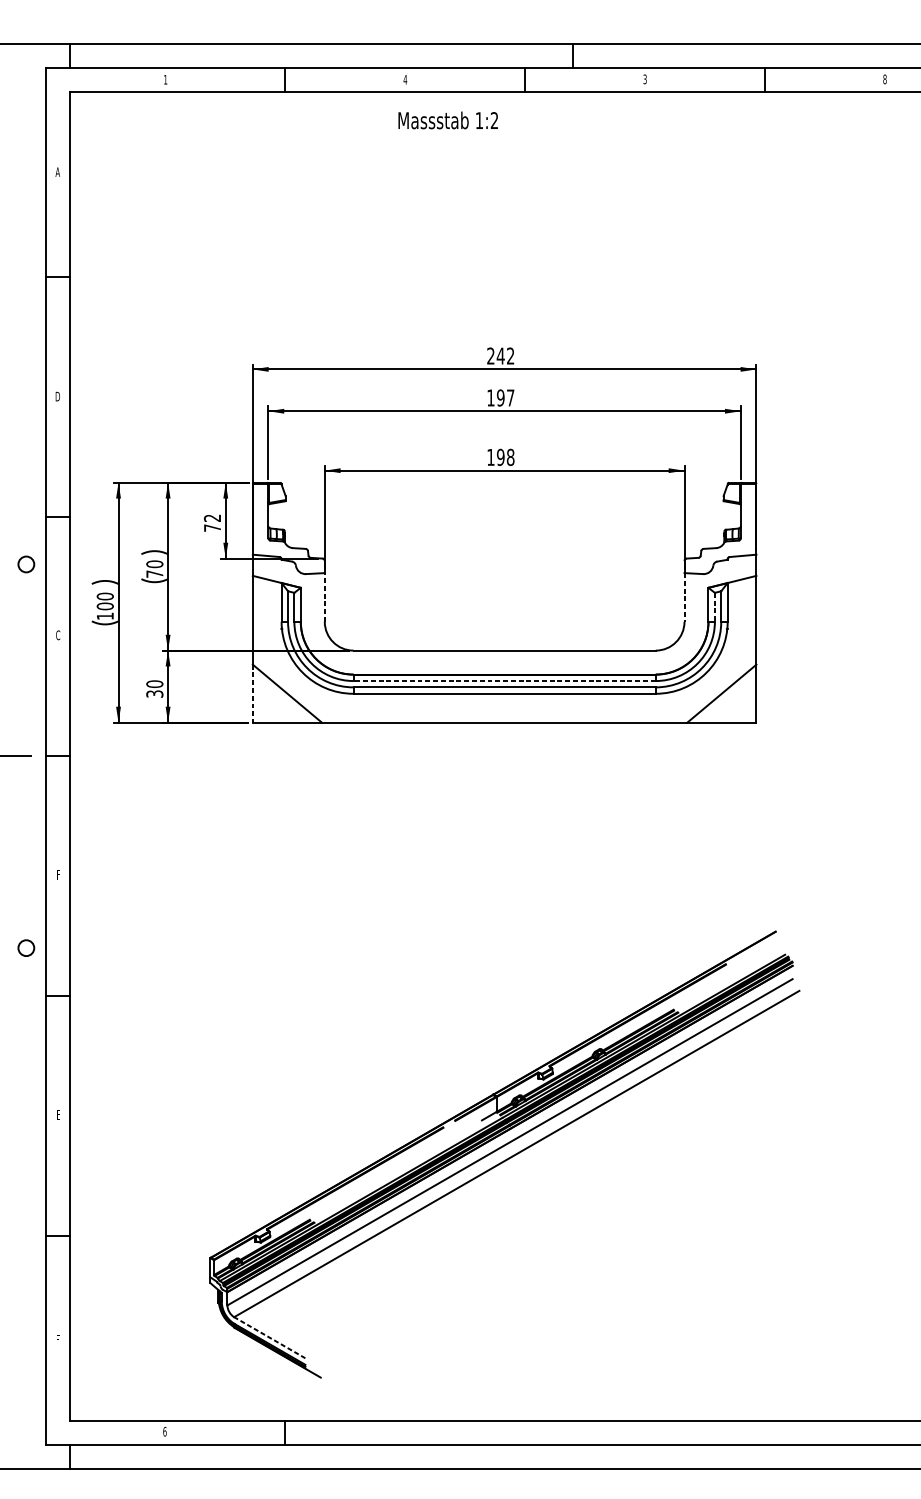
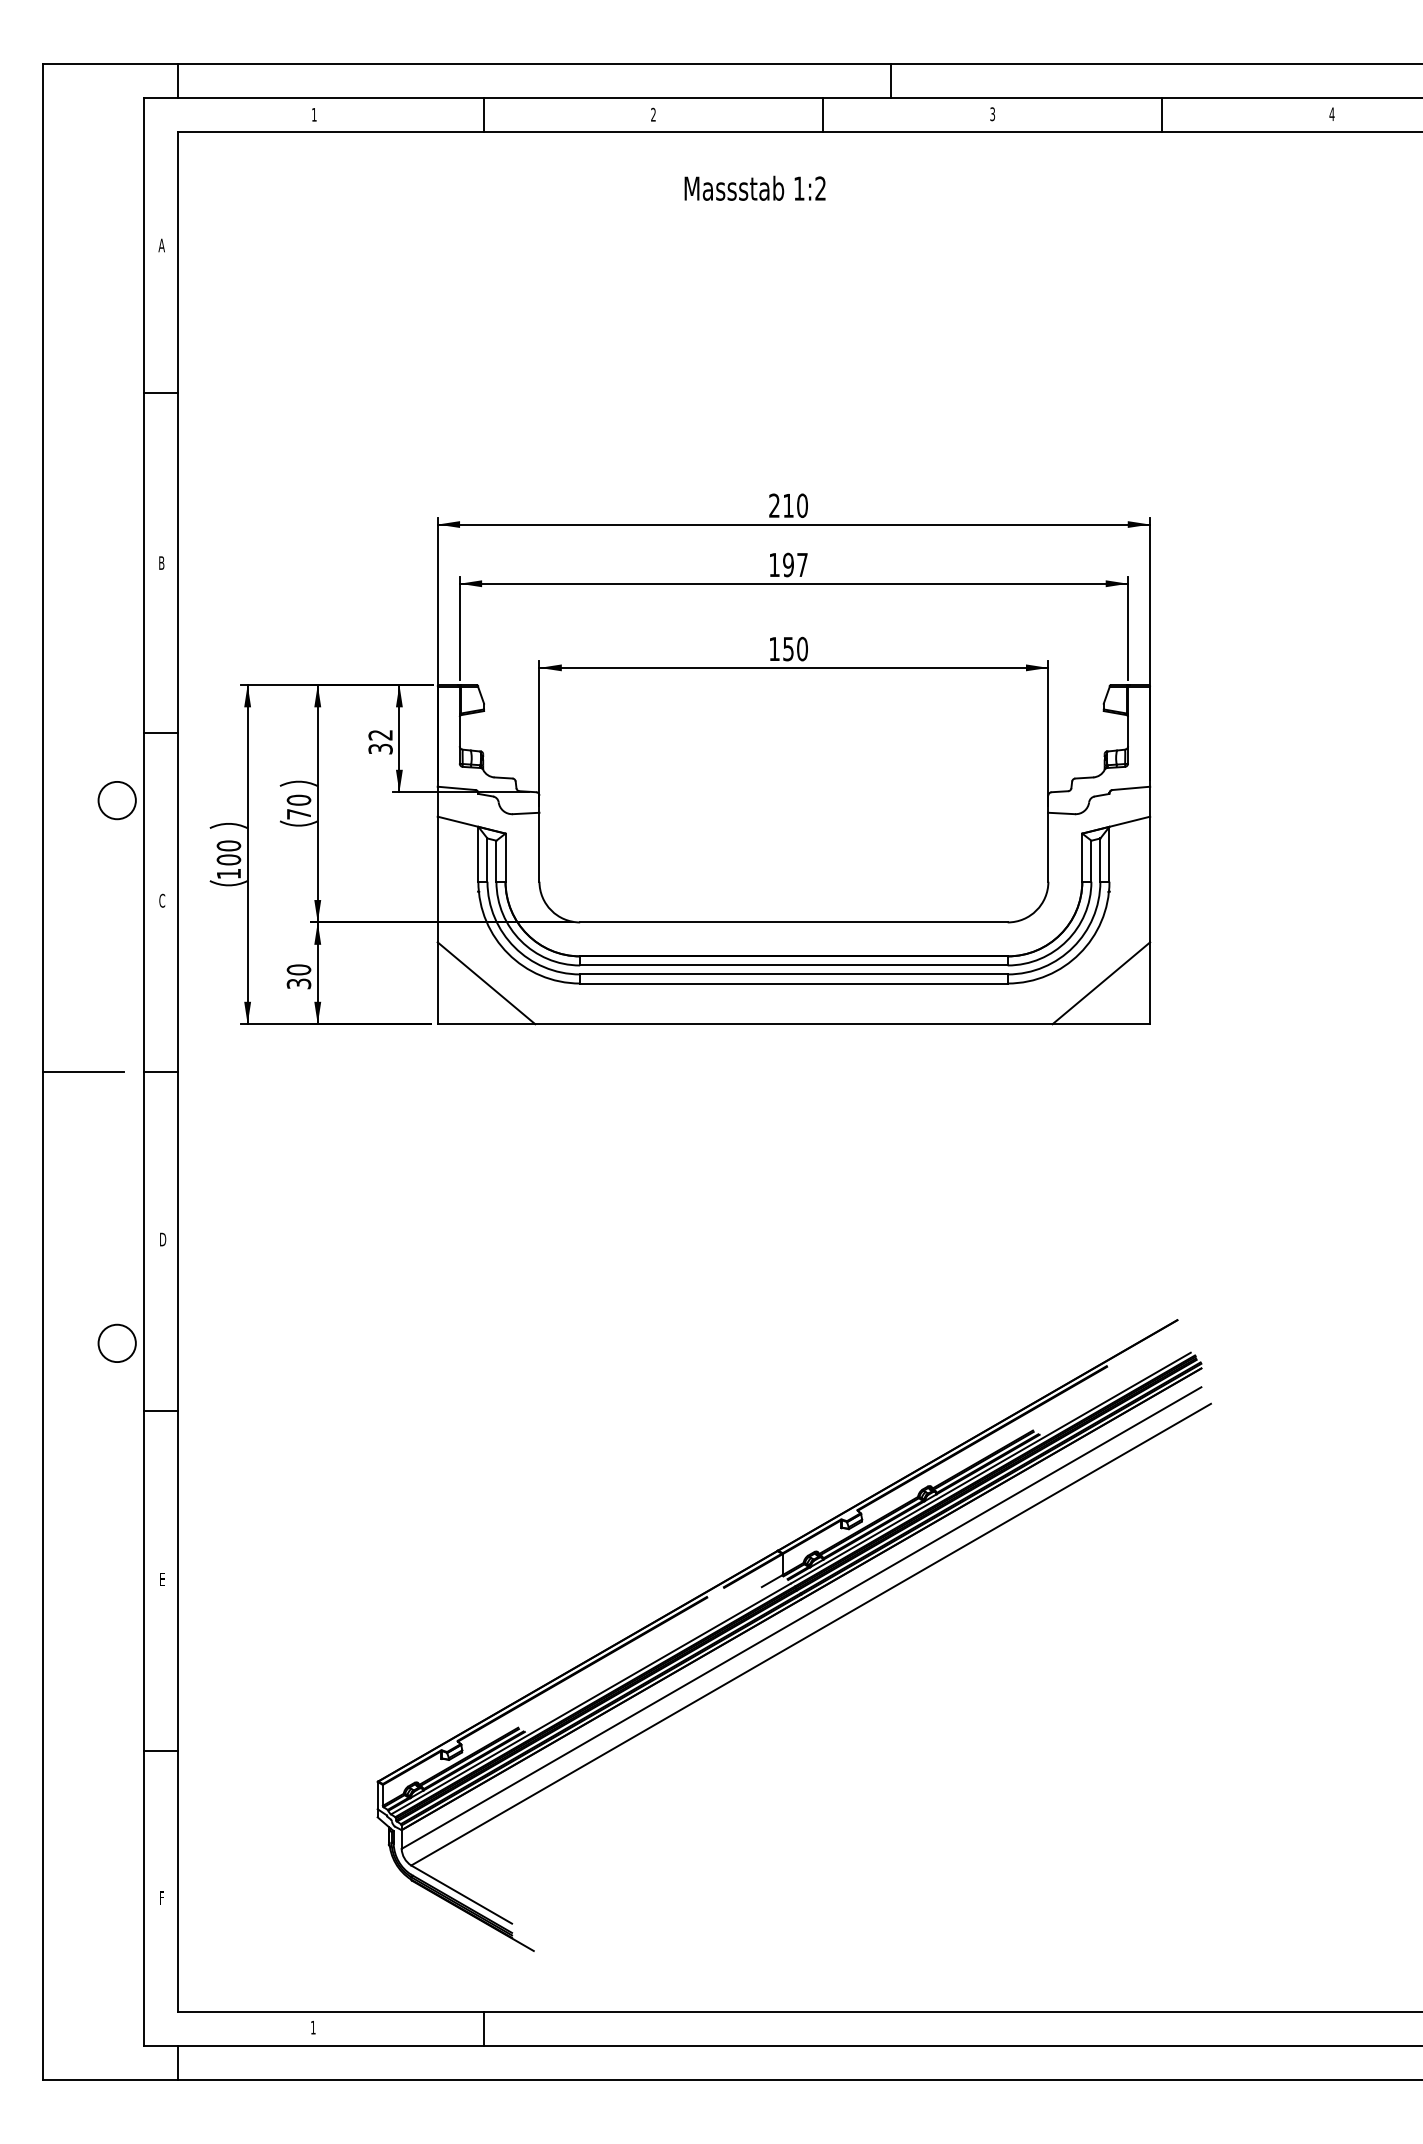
text: (405, 79) -> (653, 114), 4 -> 2
text: (884, 79) -> (1331, 114), 8 -> 4
text: (447, 119) -> (754, 187), moved
text: (505, 355) -> (794, 505), 242 -> 210
text: (57, 396) -> (161, 562), D -> B
text: (505, 456) -> (795, 648), 198 -> 150
text: (212, 528) -> (380, 749), 72 -> 32
circle: (25, 564) -> (116, 800), size x1.67
line: (324, 596) -> (539, 846), dashed -> solid
line: (684, 597) -> (1048, 847), dashed -> solid
line: (714, 607) -> (1091, 861), dashed -> solid
line: (504, 681) -> (793, 965), dashed -> solid
line: (252, 693) -> (437, 983), dashed -> solid
text: (59, 874) -> (163, 1239), F -> D
circle: (25, 948) -> (116, 1343), size x1.67
line: (269, 1337) -> (461, 1894), dashed -> solid
text: (164, 1431) -> (312, 2027), 6 -> 1

